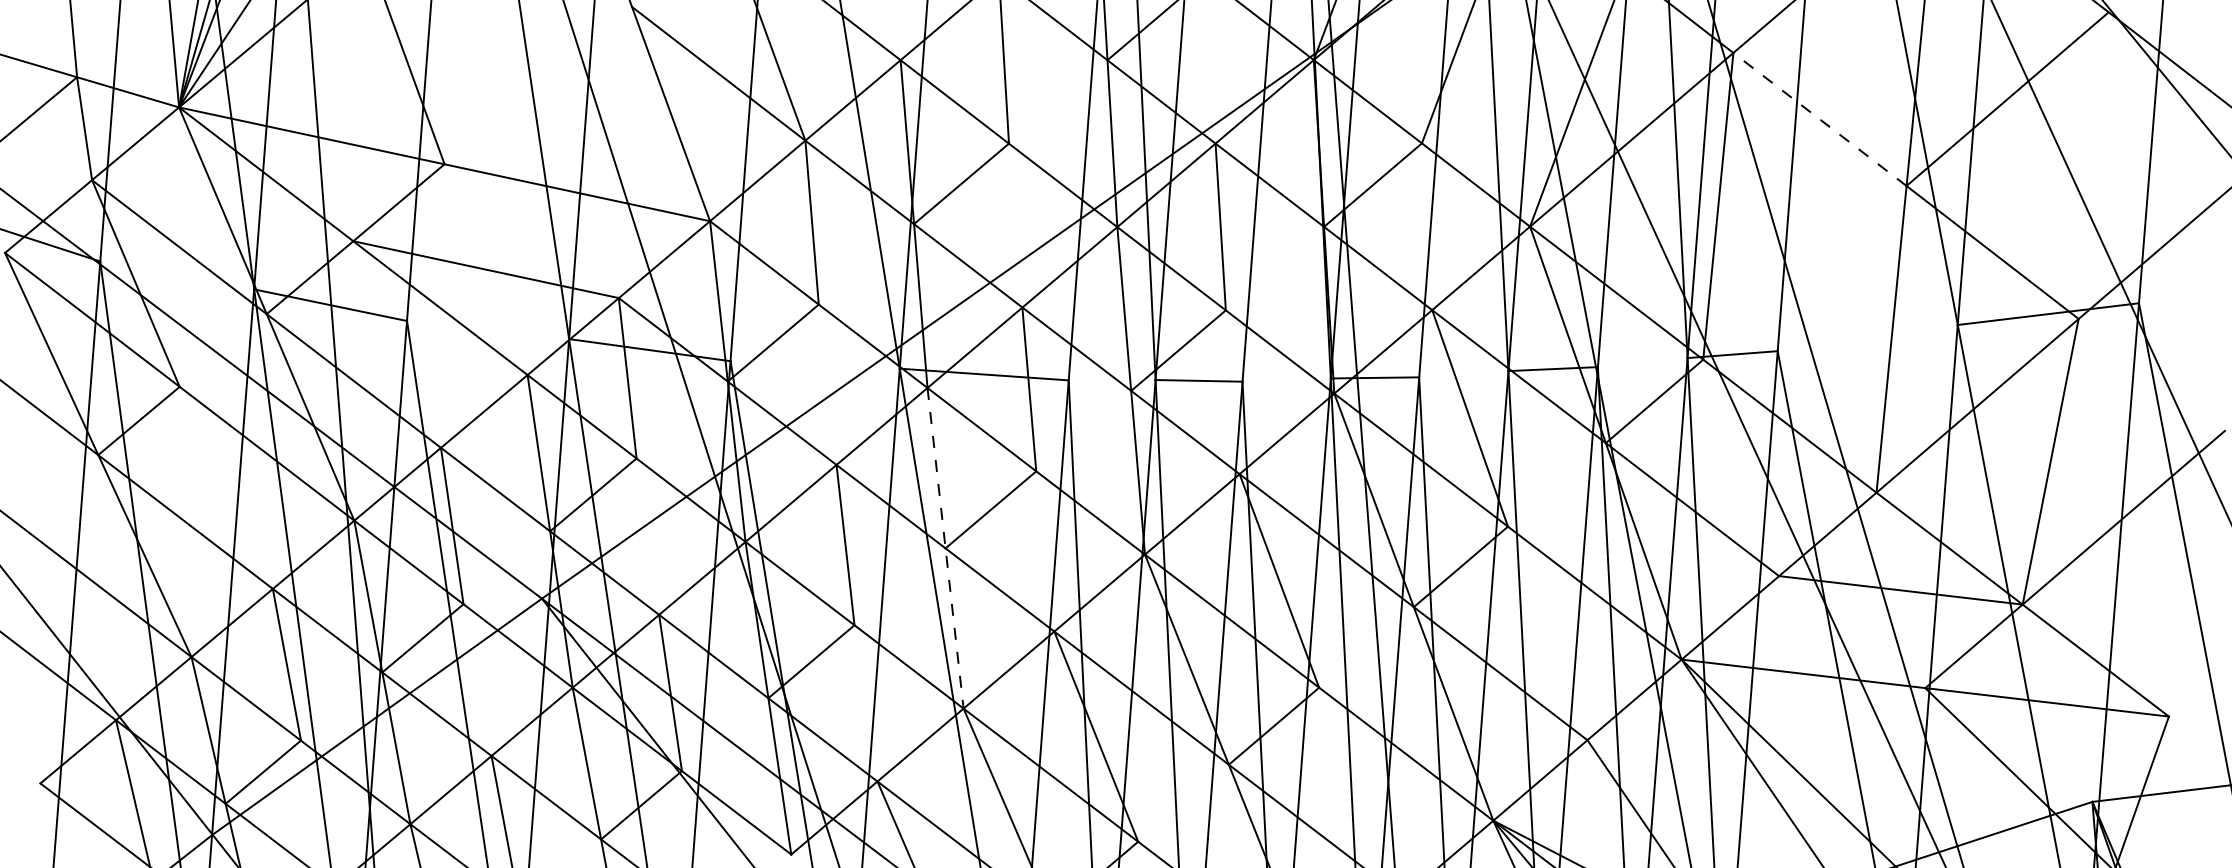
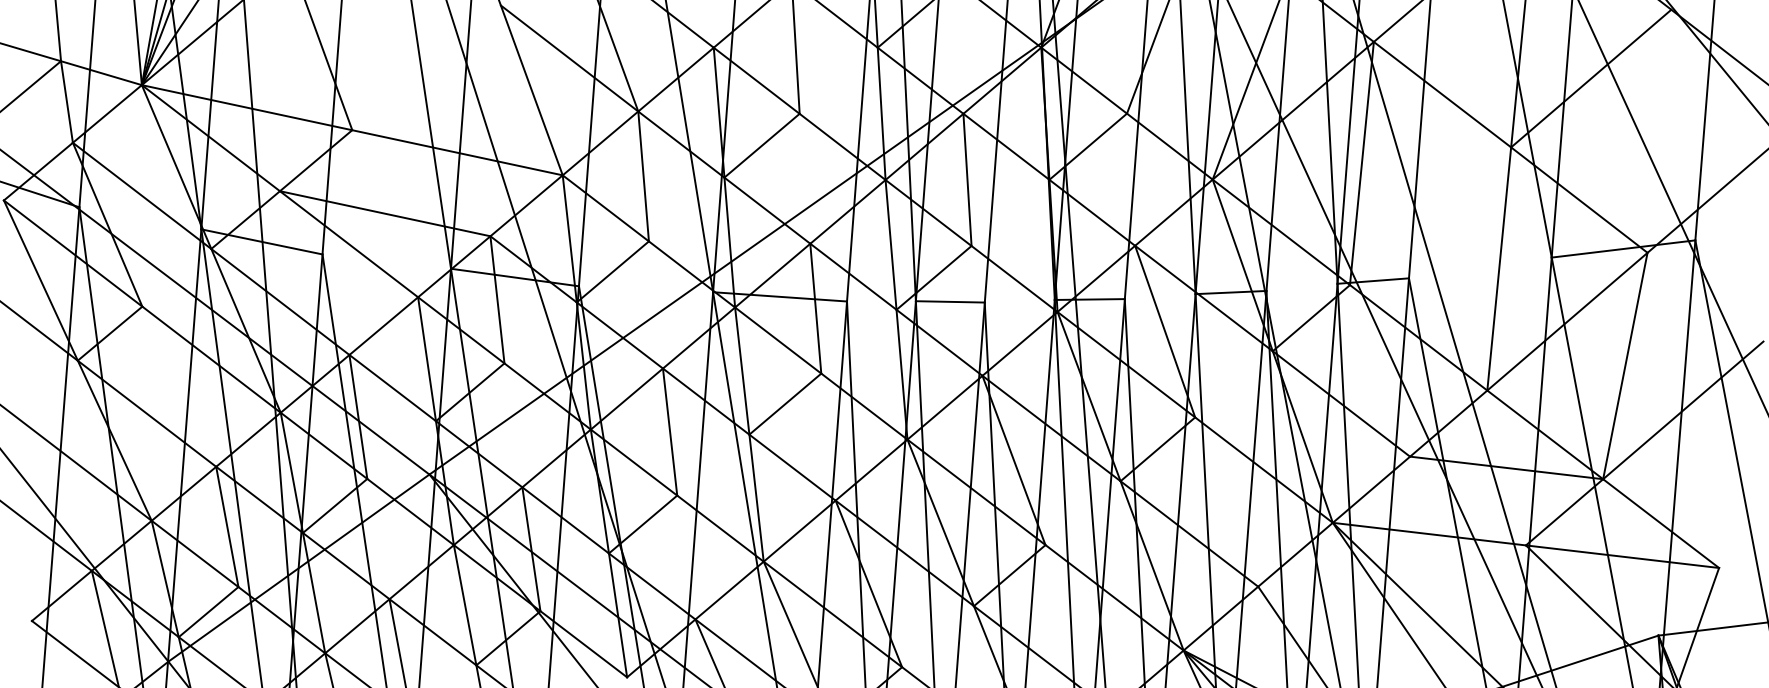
line: (1819, 119) -> (1442, 94), dashed -> solid
line: (945, 548) -> (749, 434), dashed -> solid

